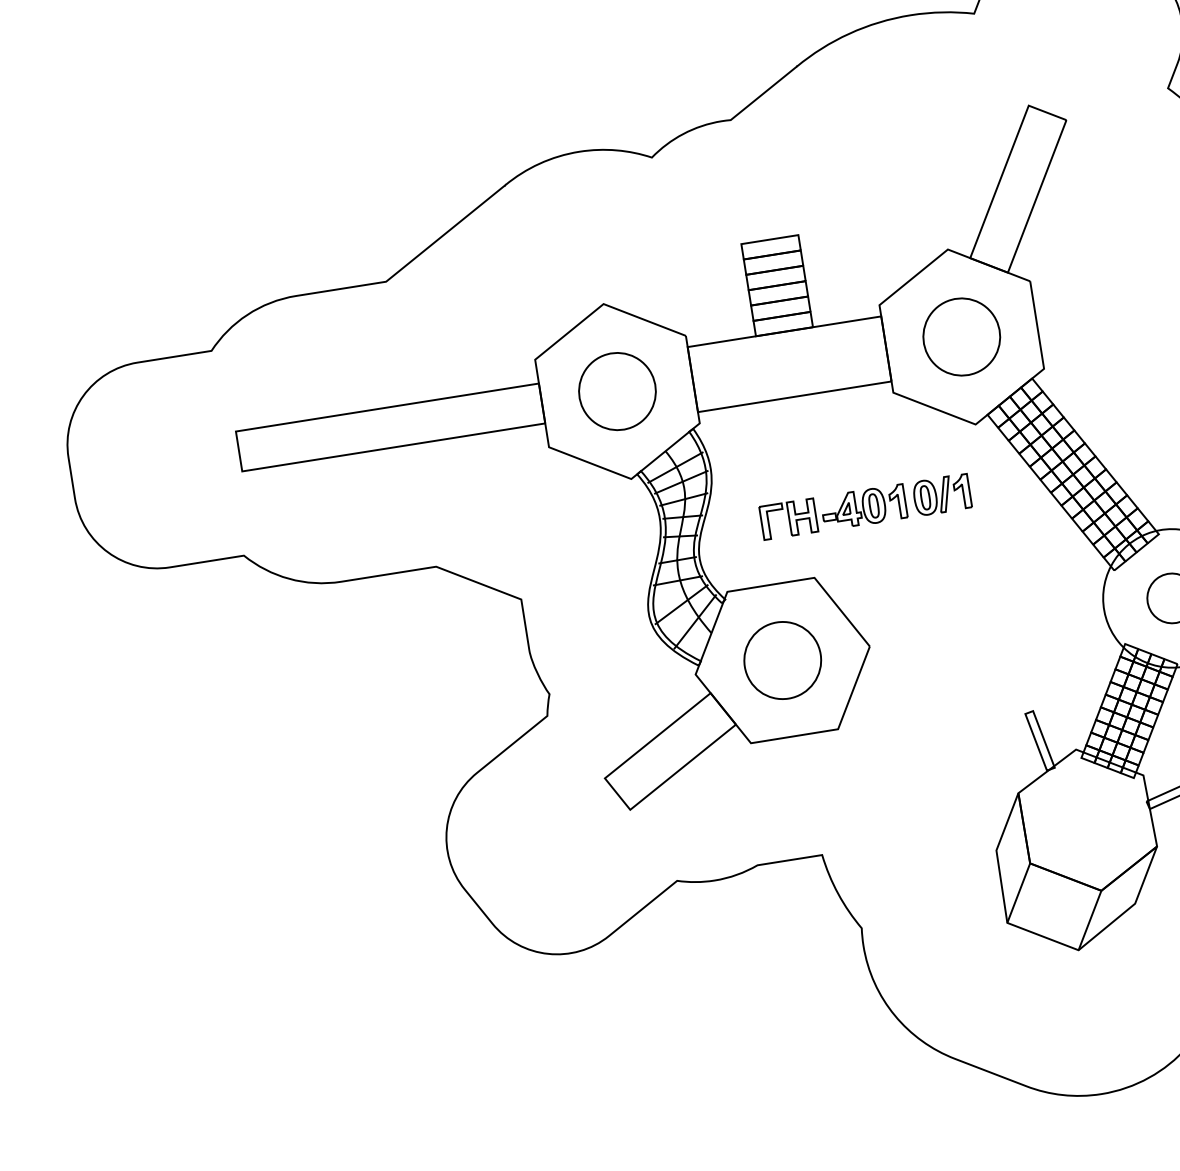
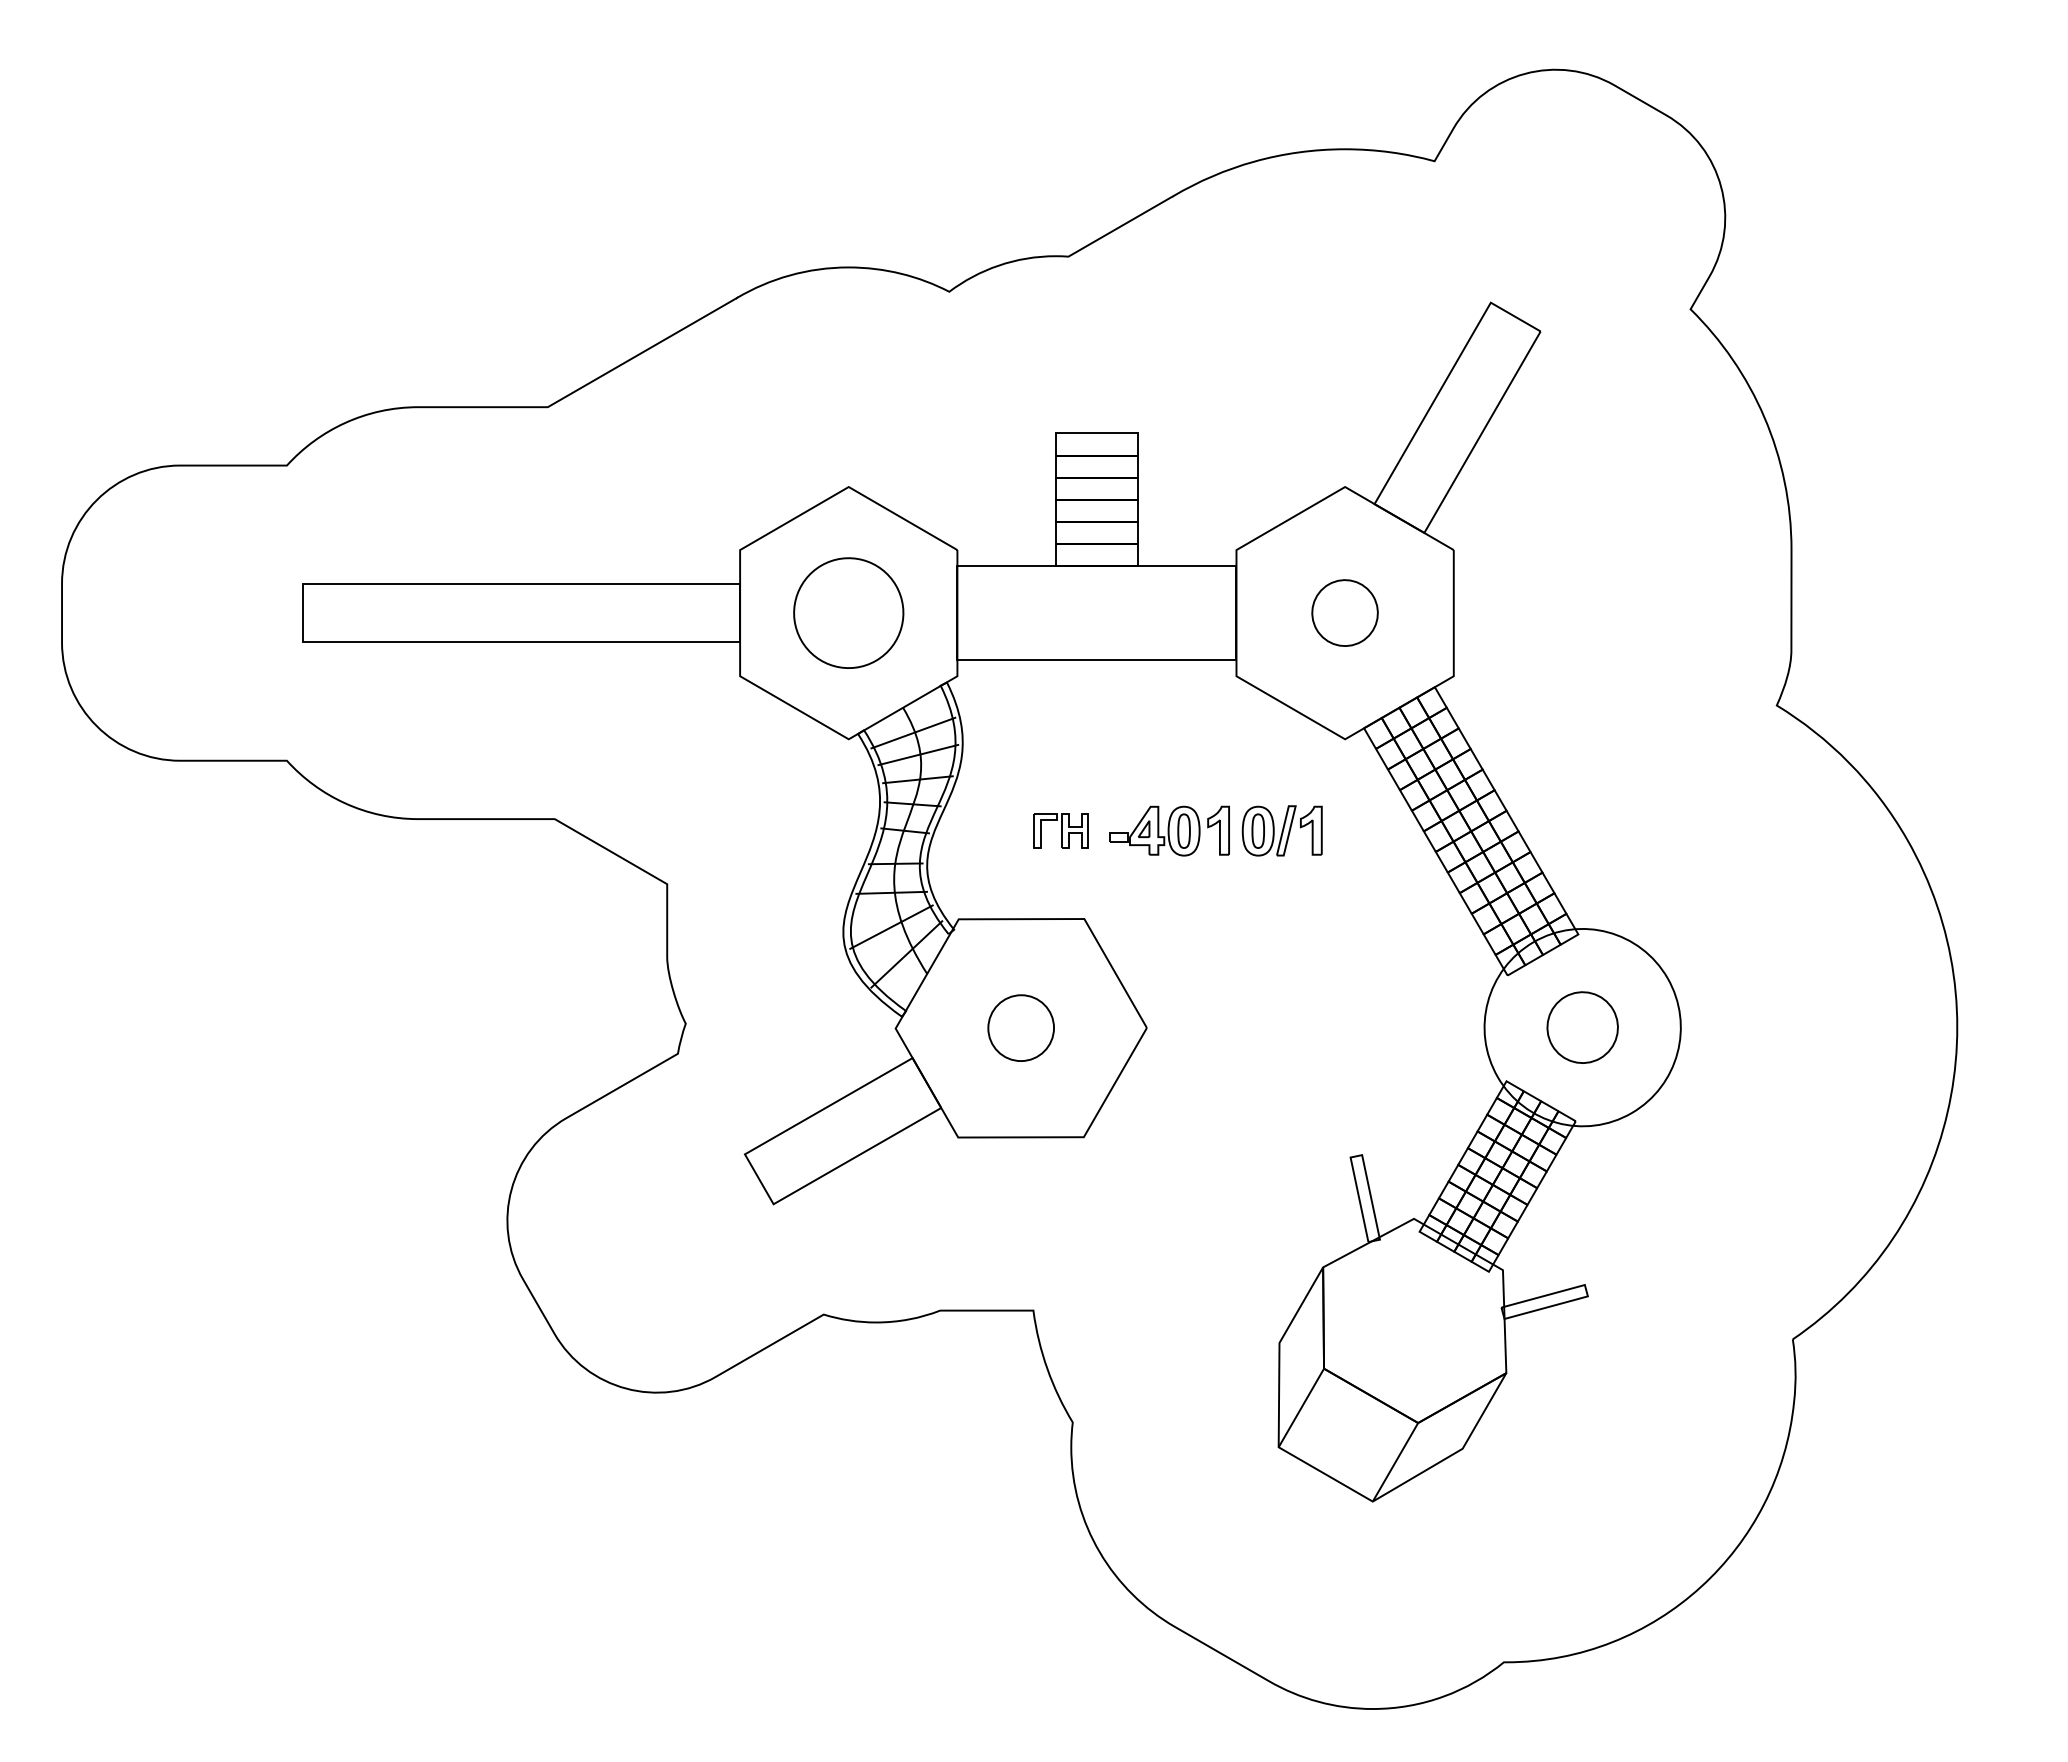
part: (961, 336) -> (1344, 612), size x0.6
part: (788, 519) -> (1060, 830), size x0.7
part: (782, 660) -> (1020, 1027), size x0.6

